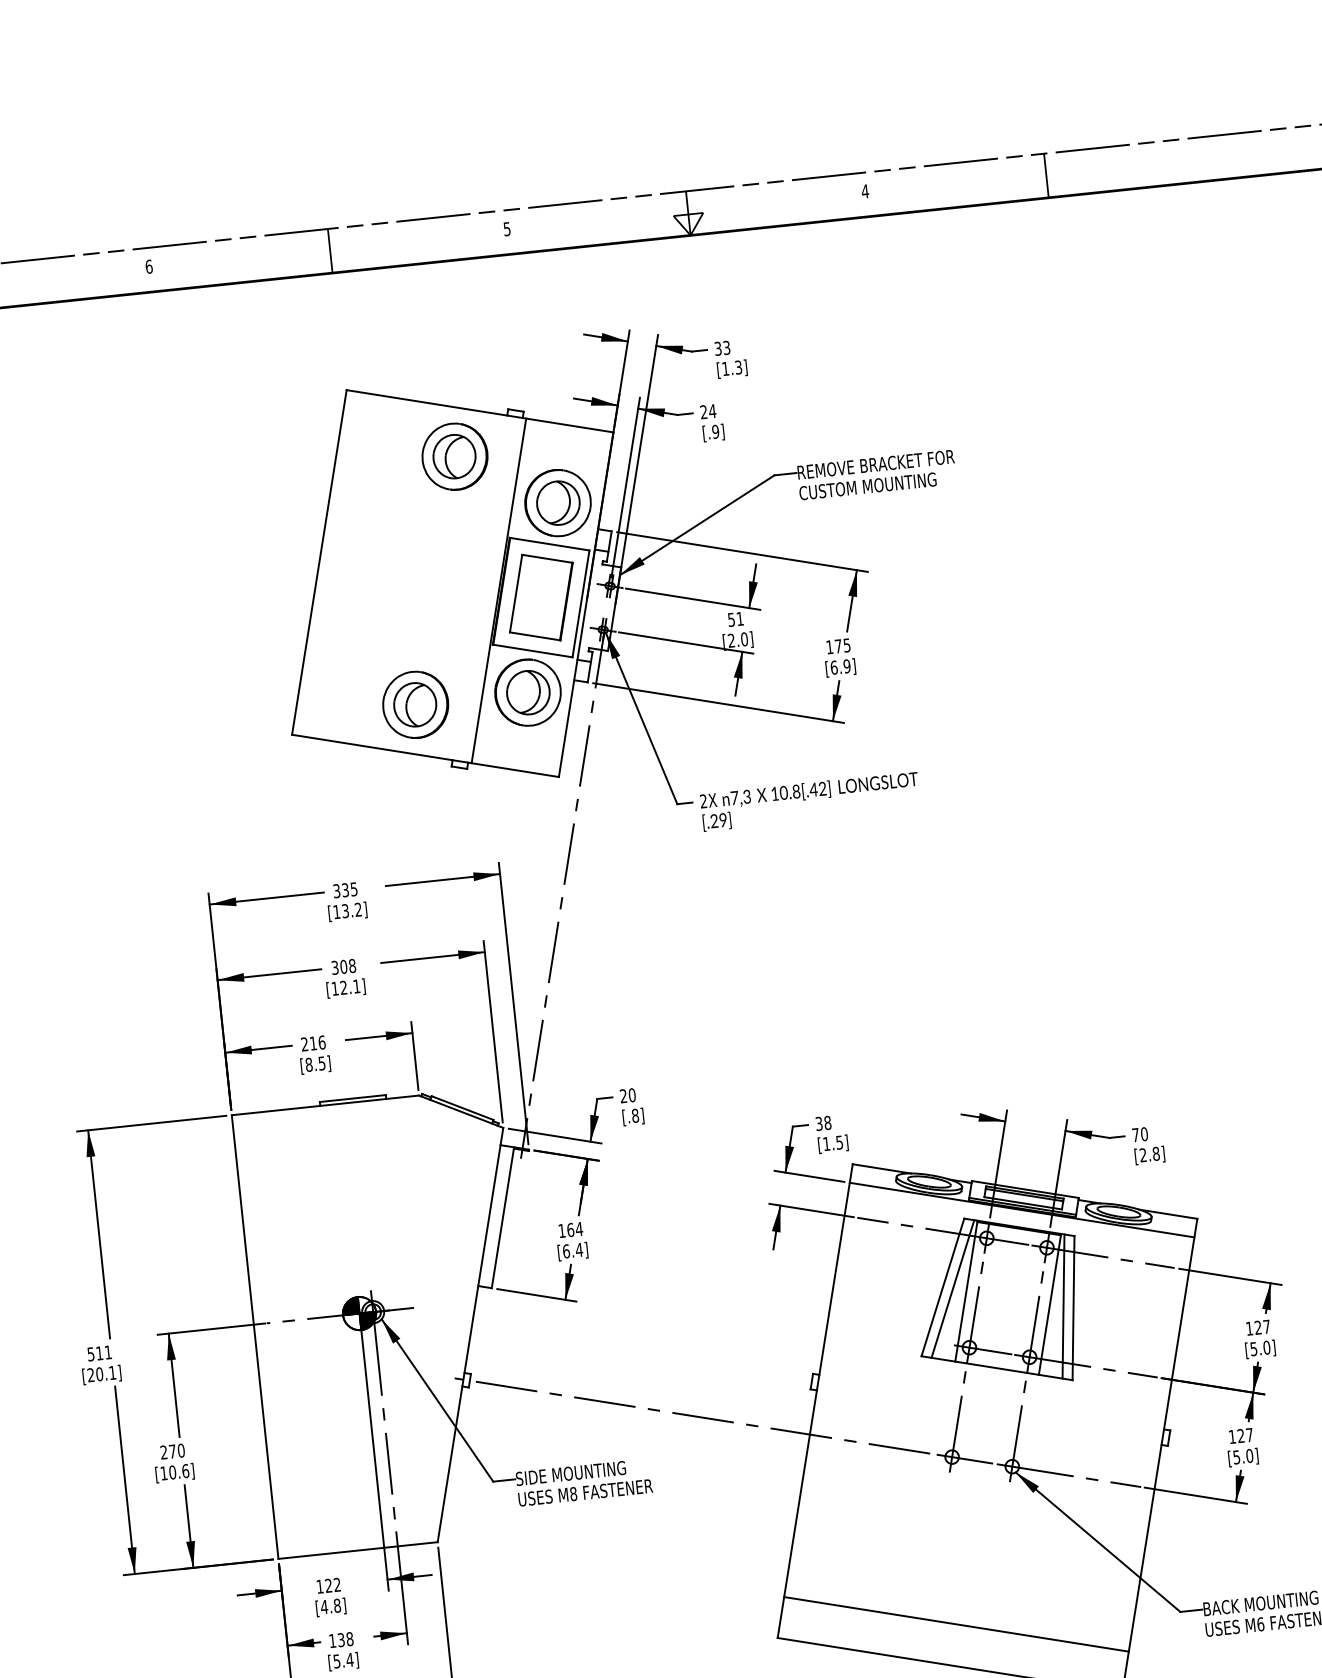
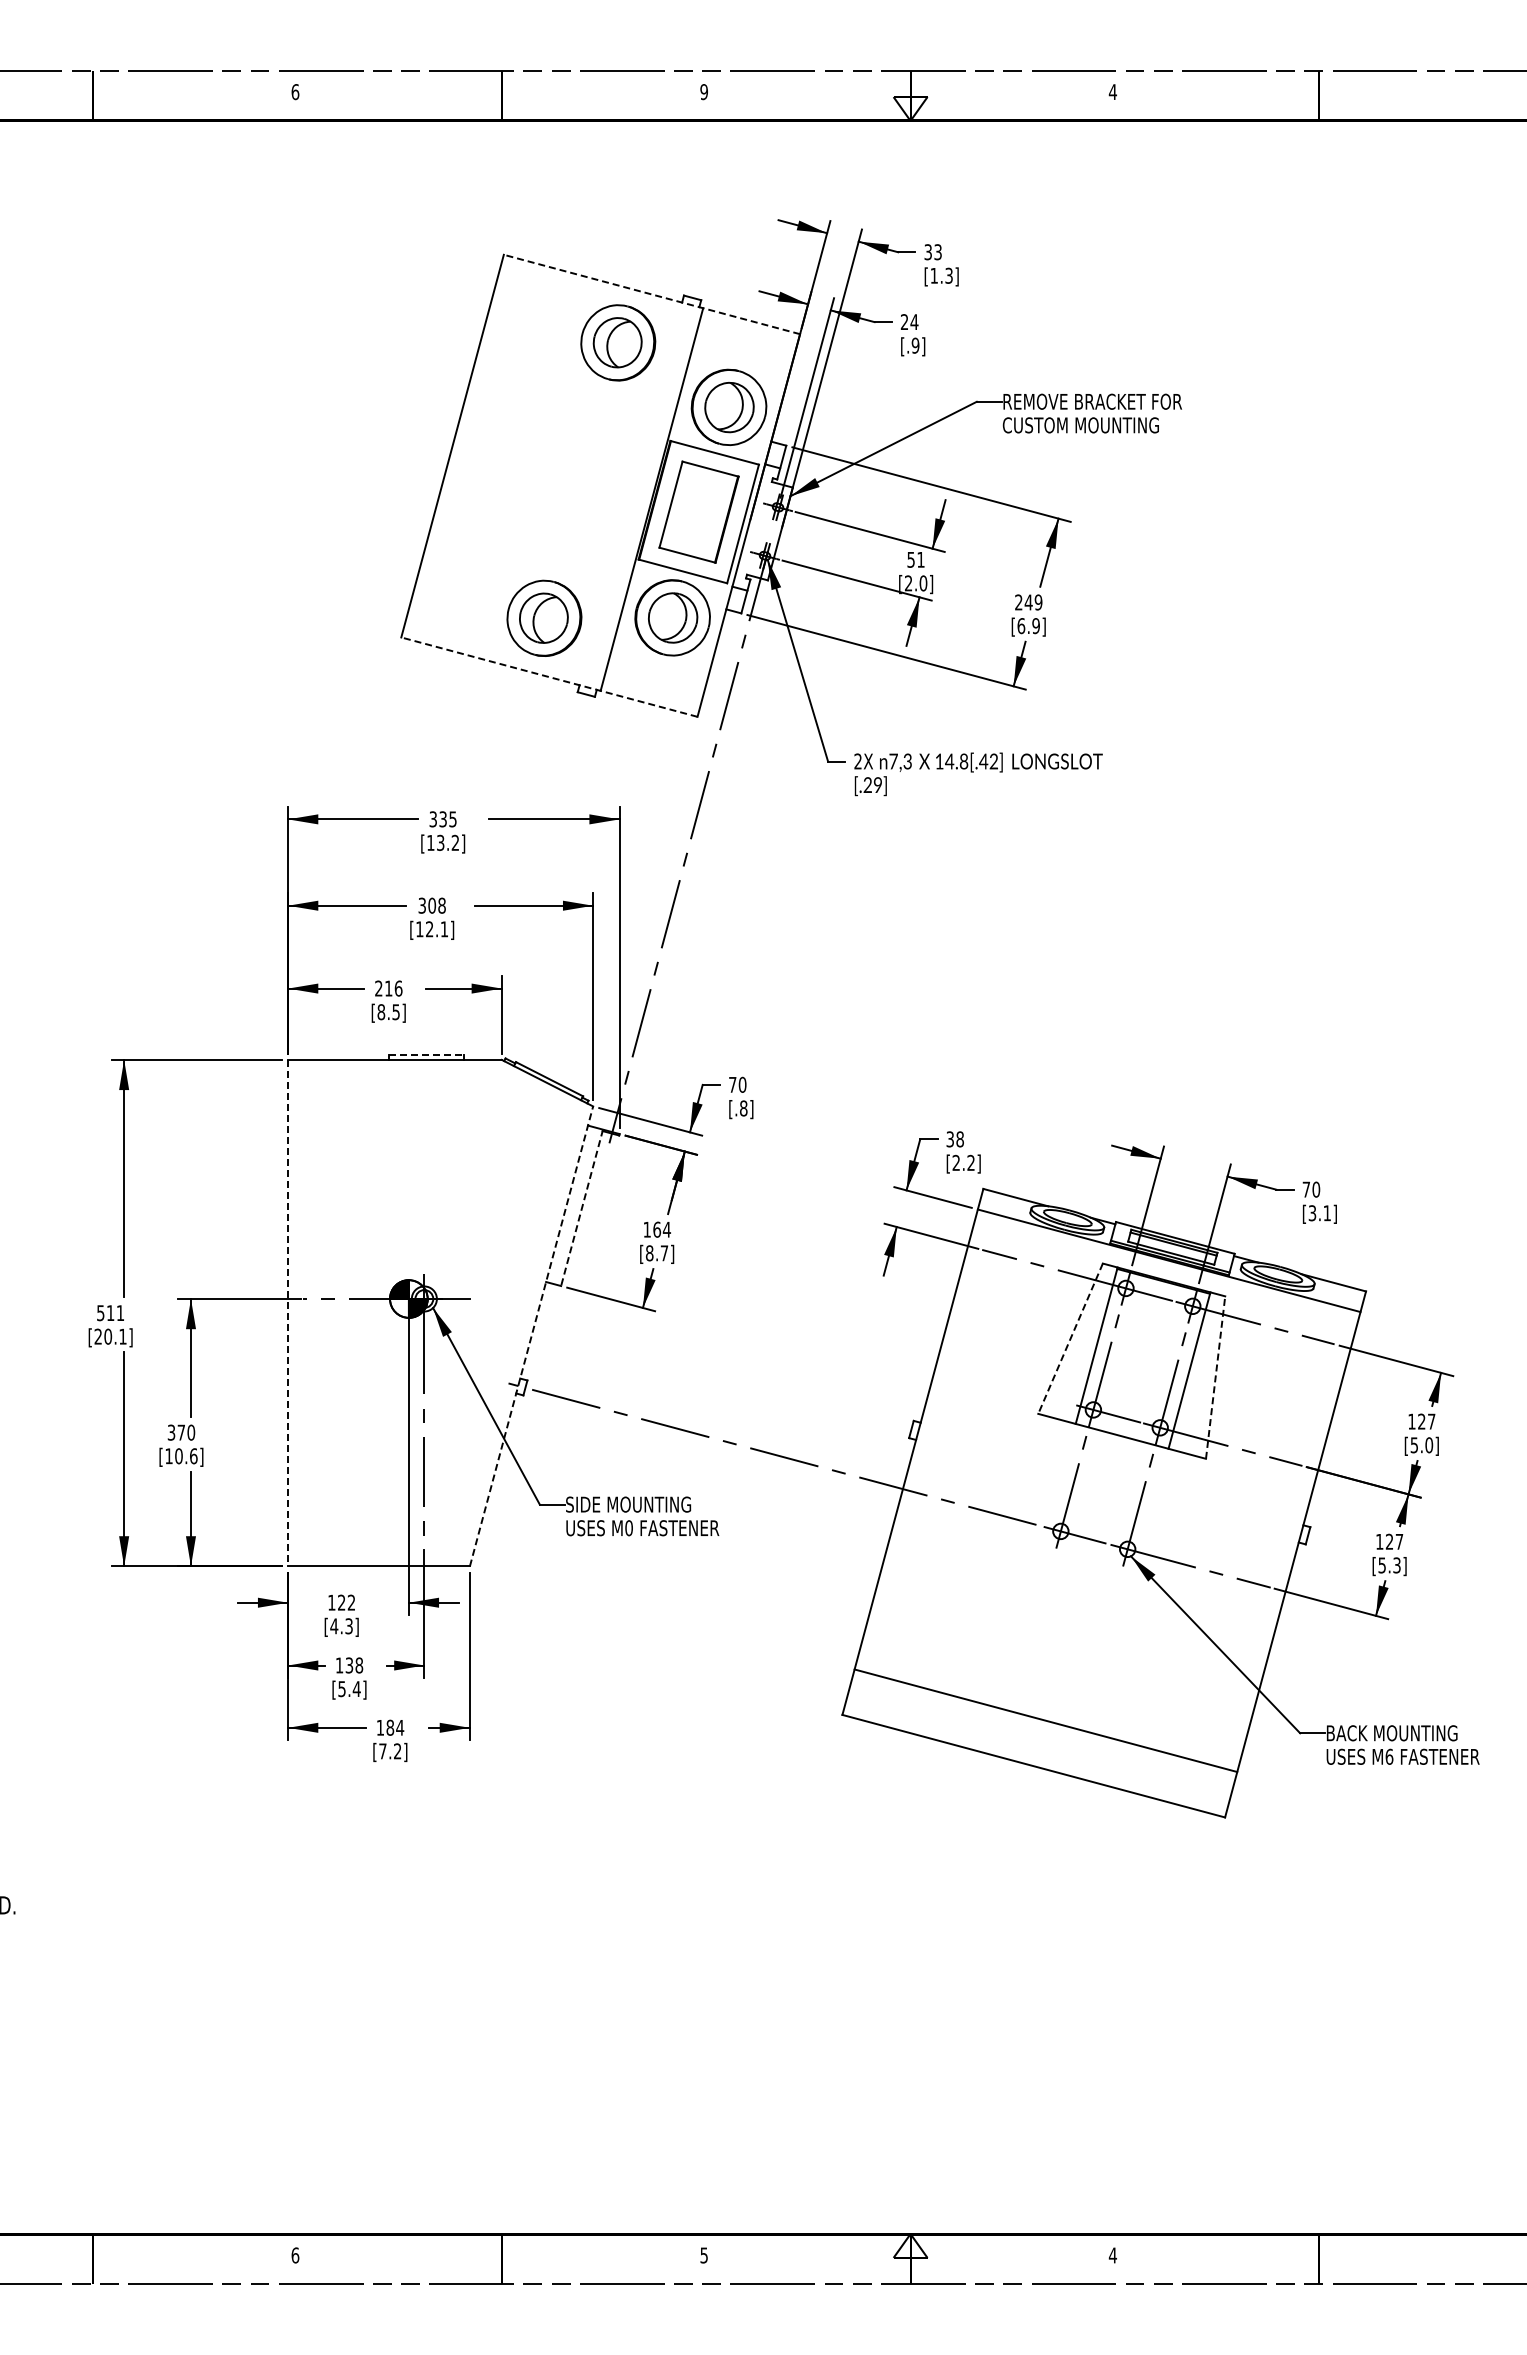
text: (506, 228) -> (703, 91), 5 -> 9
line: (479, 411) -> (651, 294), solid -> dashed
text: (838, 646) -> (1028, 602), 175 -> 249
line: (424, 756) -> (548, 677), solid -> dashed
text: (783, 792) -> (949, 761), 10.8[.42] -> 14.8[.42]
text: (623, 1095) -> (732, 1084), 20 -> 70
line: (352, 1098) -> (426, 1055), solid -> dashed
text: (832, 1142) -> (963, 1162), [1.5] -> [2.2]
text: (1149, 1154) -> (1319, 1213), [2.8] -> [3.1]
line: (503, 1217) -> (582, 1207), solid -> dashed
text: (573, 1250) -> (657, 1253), [6.4] -> [8.7]
line: (942, 1287) -> (1070, 1338), solid -> dashed
line: (952, 1288) -> (1081, 1341), removed
line: (1063, 1306) -> (1204, 1374), removed
line: (1073, 1308) -> (1215, 1377), solid -> dashed
line: (470, 1334) -> (531, 1335), solid -> dashed
line: (255, 1337) -> (288, 1313), solid -> dashed
text: (163, 1452) -> (171, 1432), 270 -> 370
text: (1249, 1456) -> (1396, 1565), [5.0] -> [5.3]
text: (573, 1493) -> (628, 1527), M8 -> M0
text: (336, 1606) -> (348, 1626), [4.8] -> [4.3]

